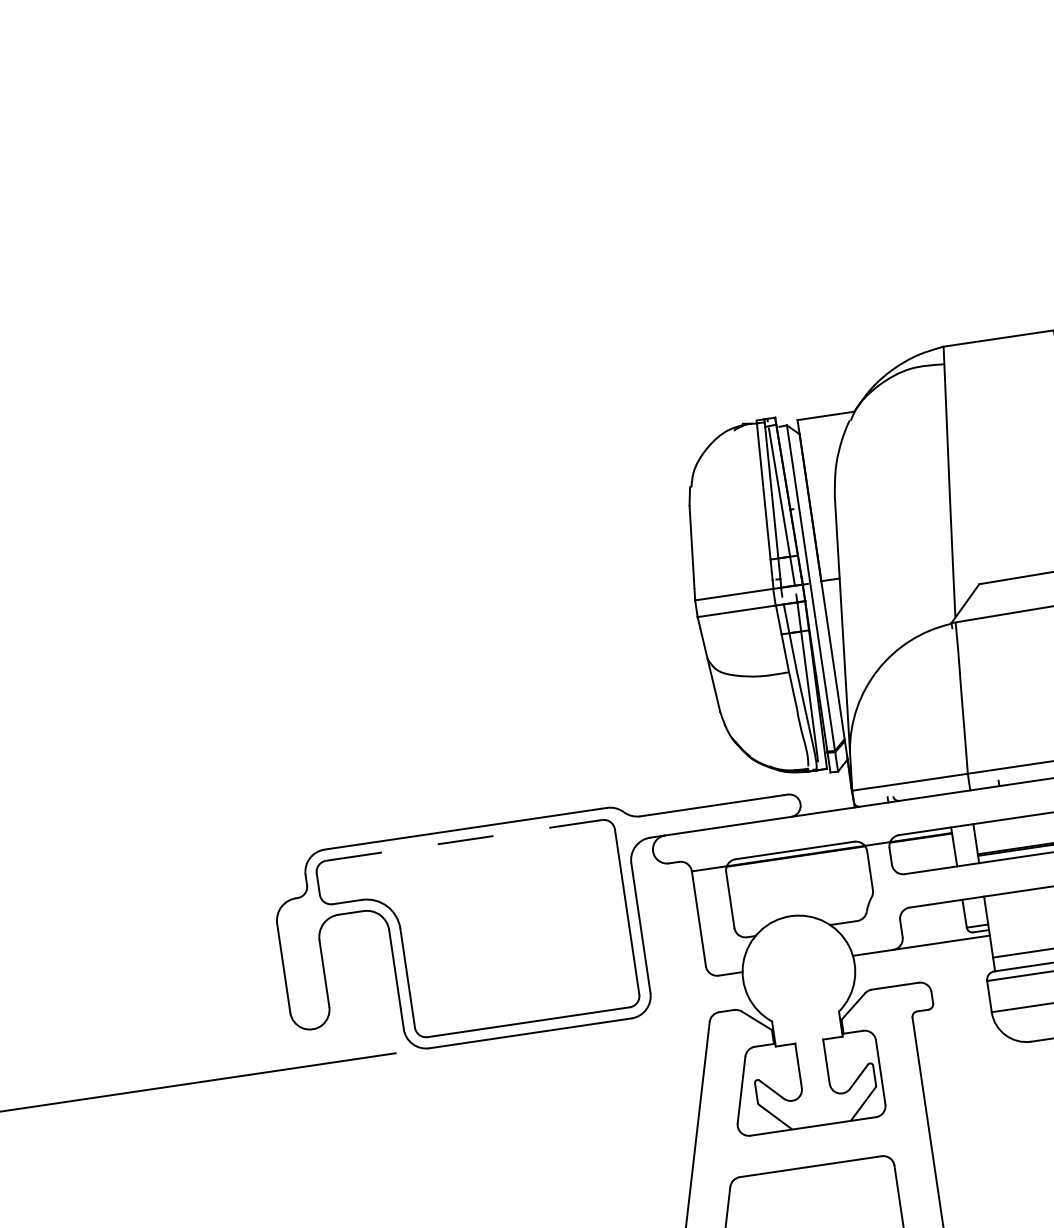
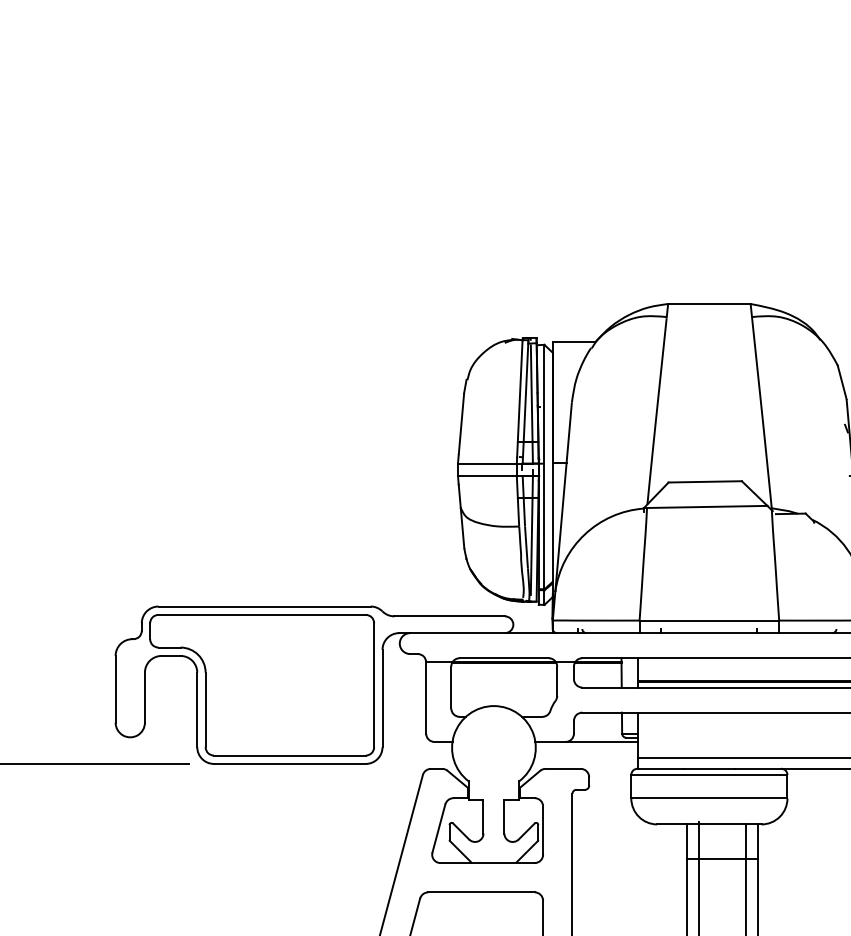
line: (464, 839) -> (262, 614), dashed -> solid

